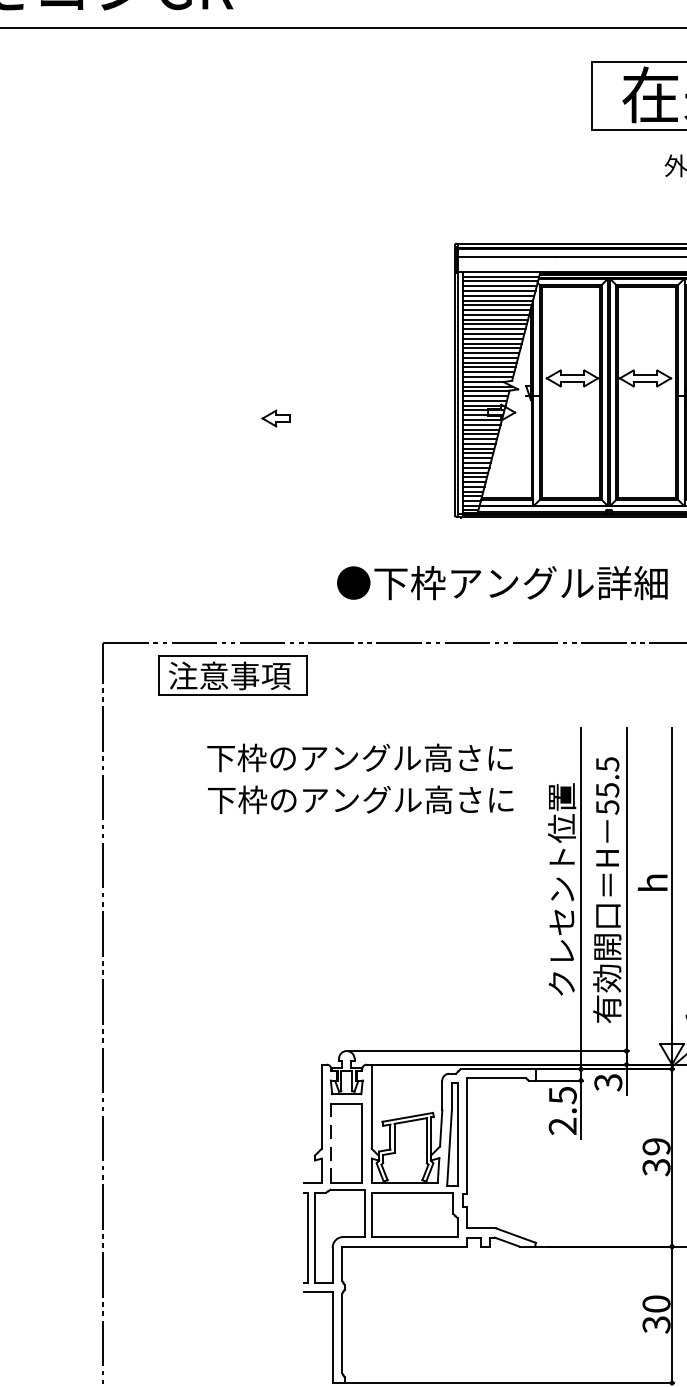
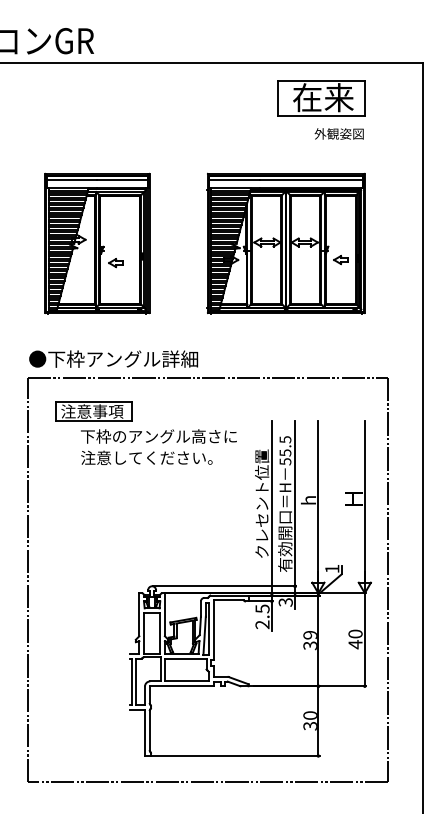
part: (239, 380) -> (97, 243), added
text: (502, 581) -> (113, 358), moved
part: (232, 675) -> (93, 411), moved
text: (361, 799) -> (159, 457), 下枠のアングル高さに -> 注意してください。
line: (331, 1143) -> (144, 633), dashed -> solid

